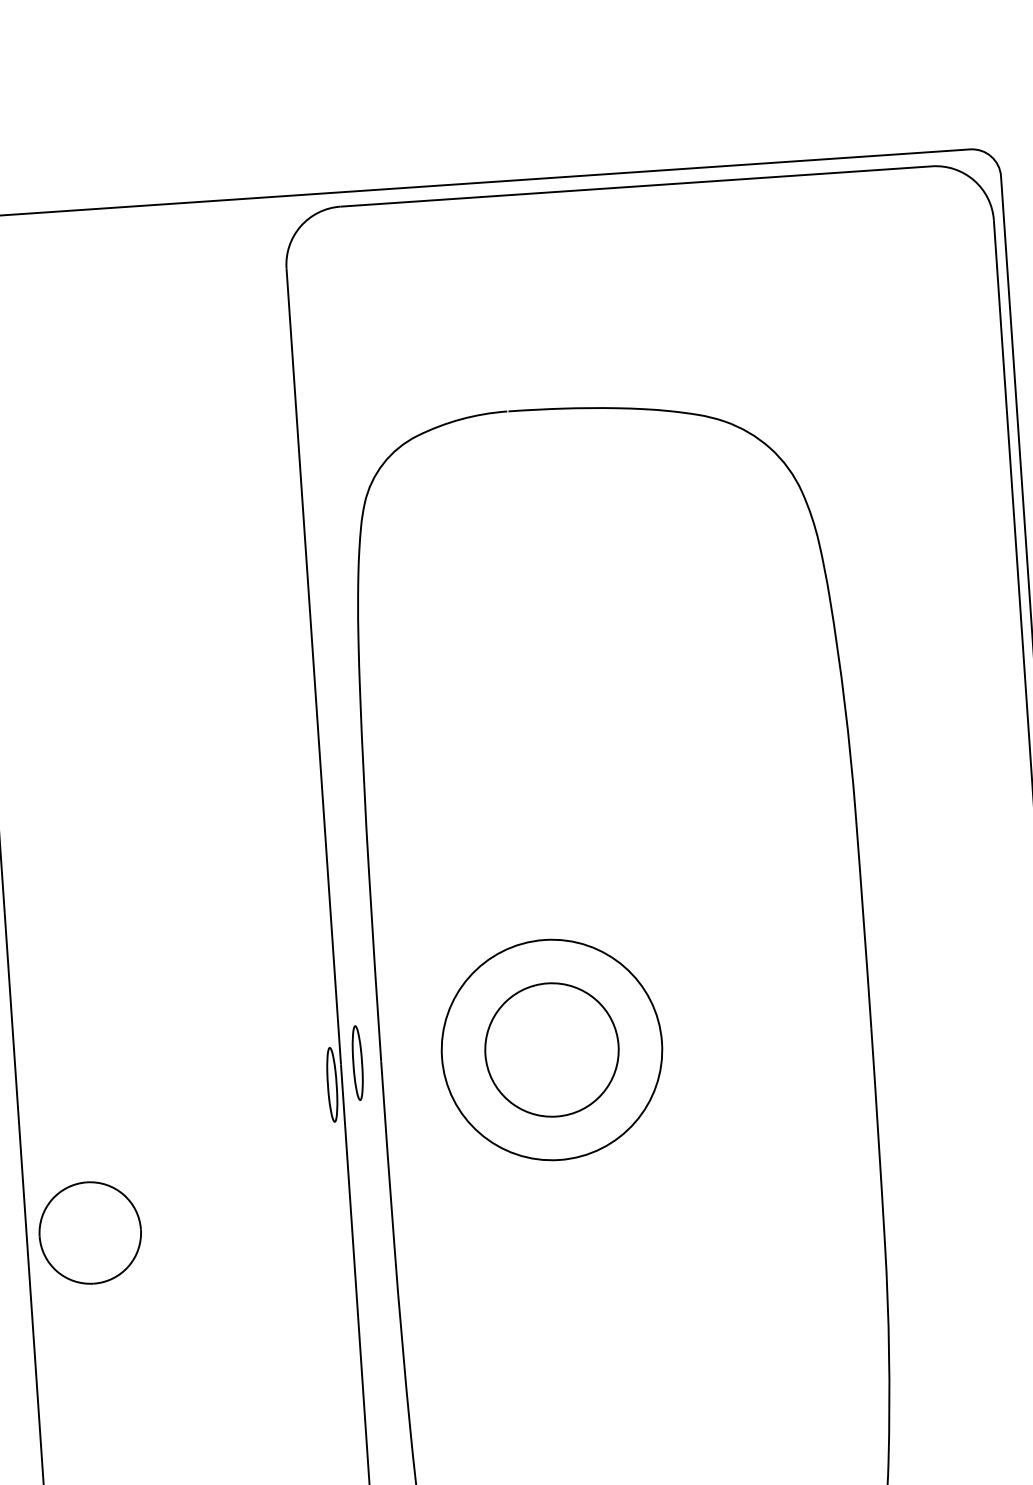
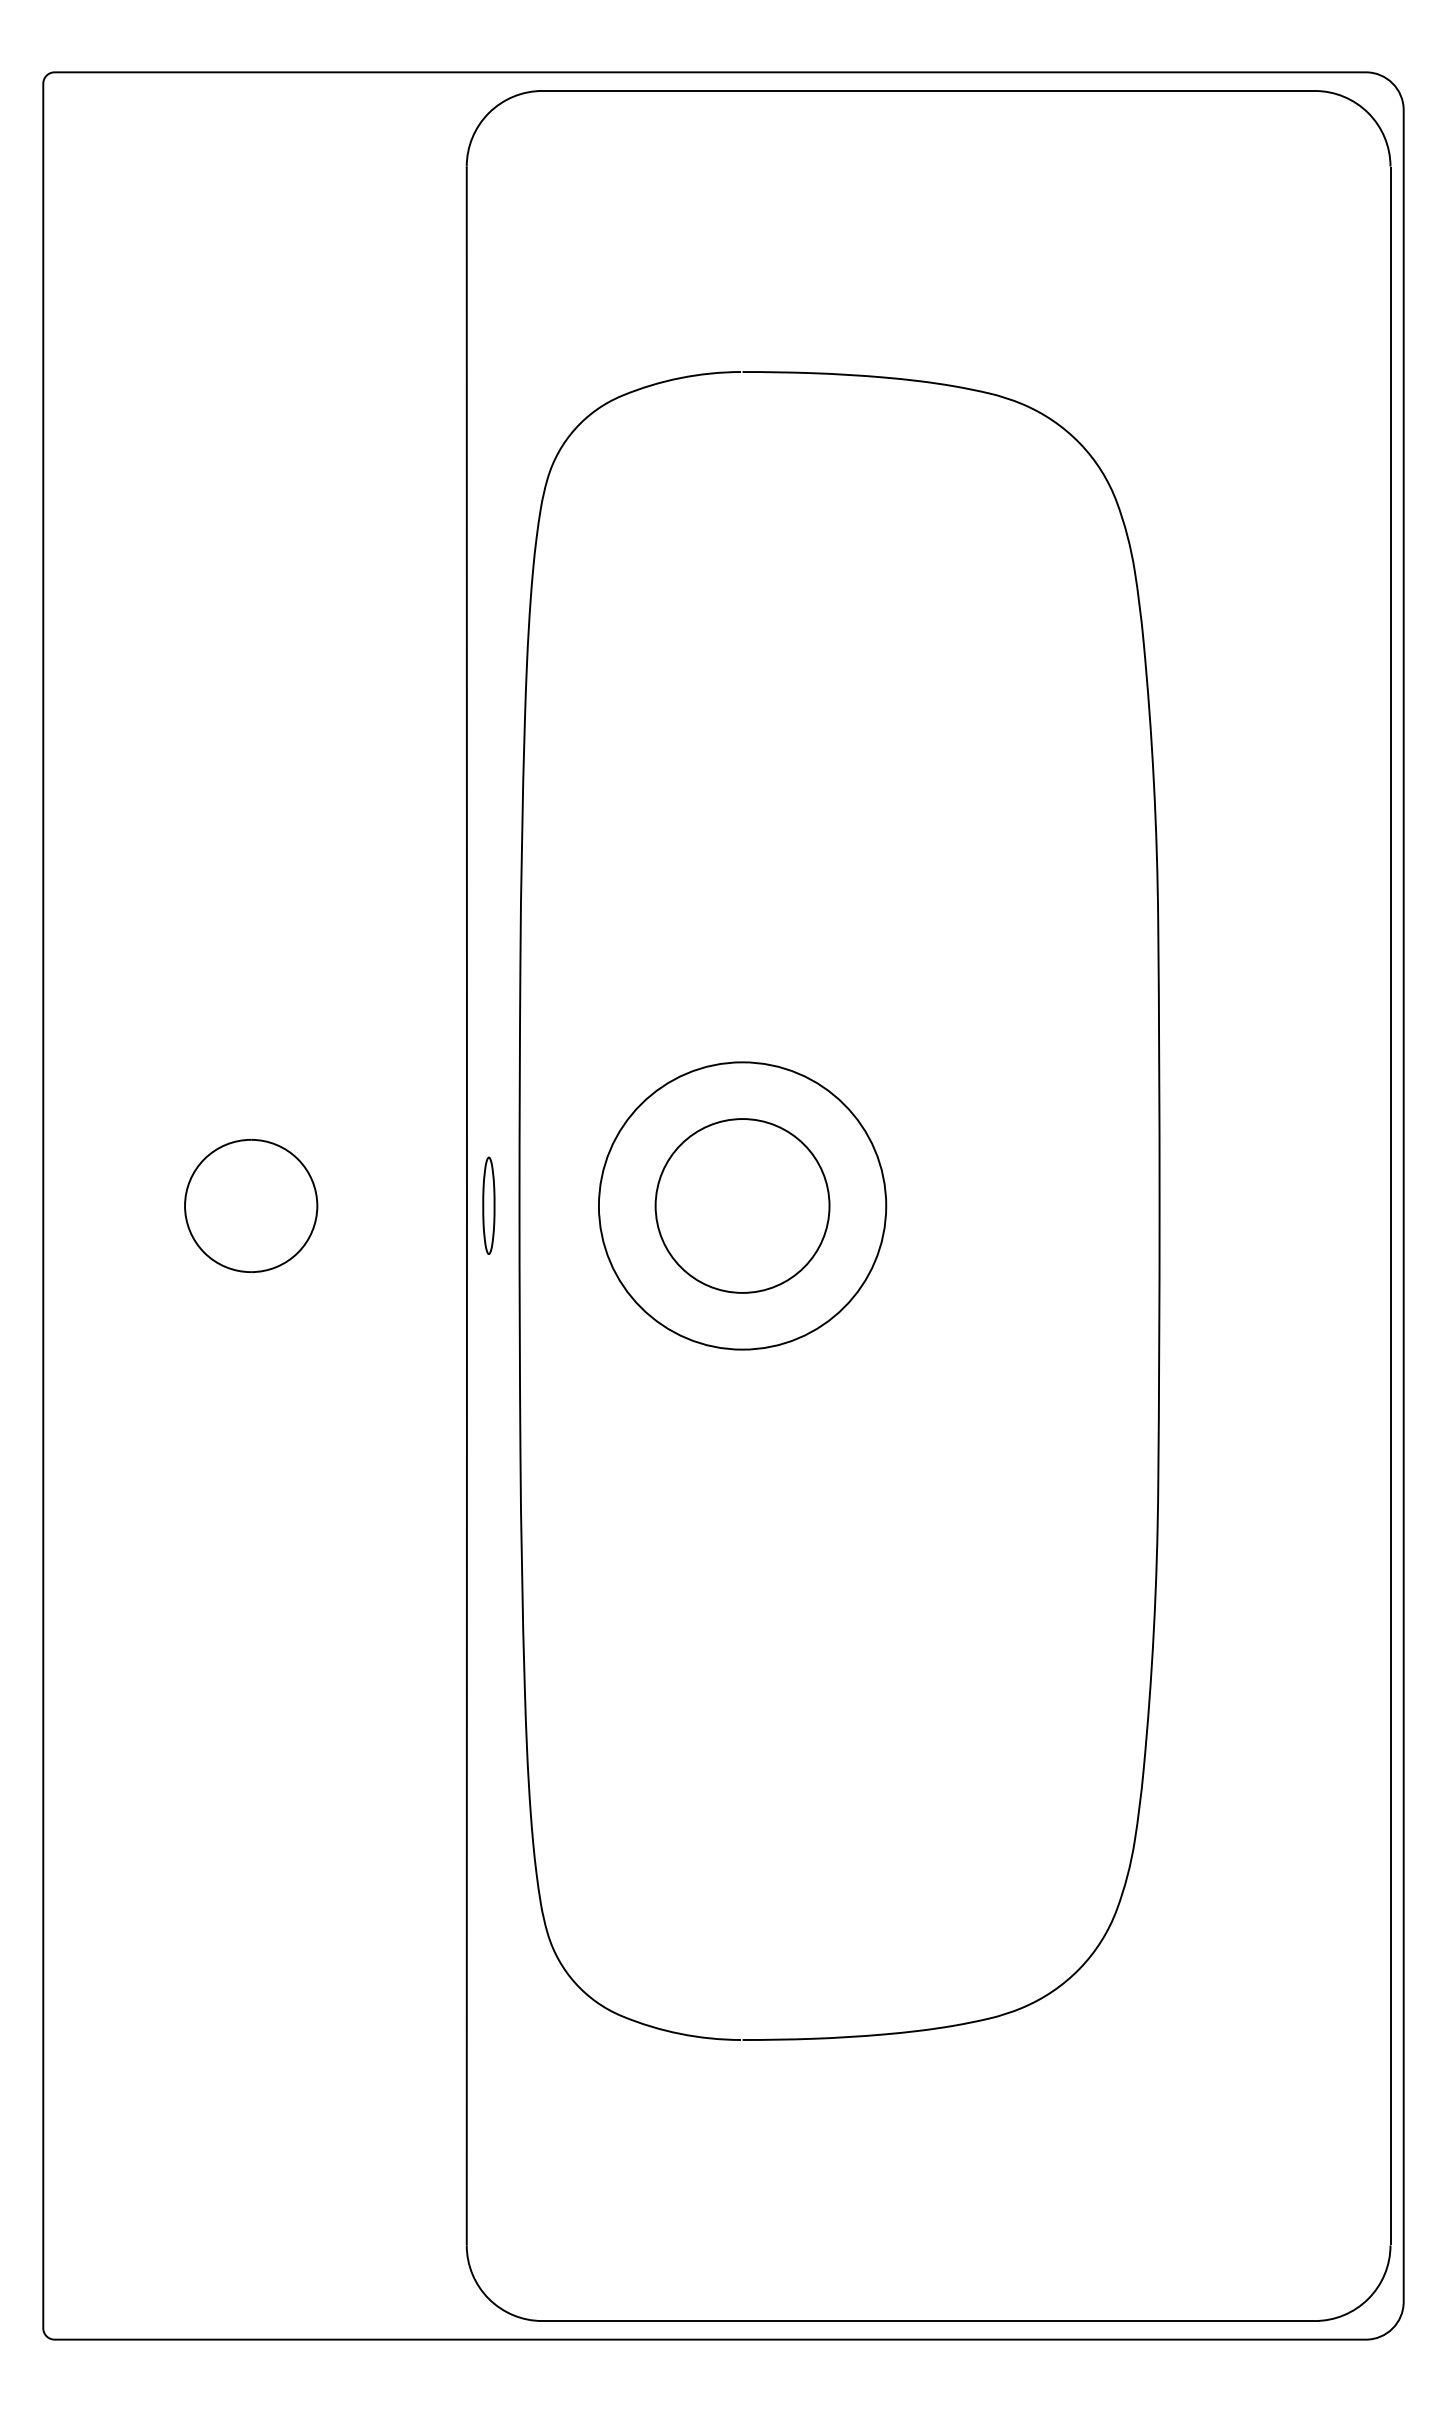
part: (331, 1084) -> (453, 1231), removed
part: (90, 1232) -> (251, 1205), moved

